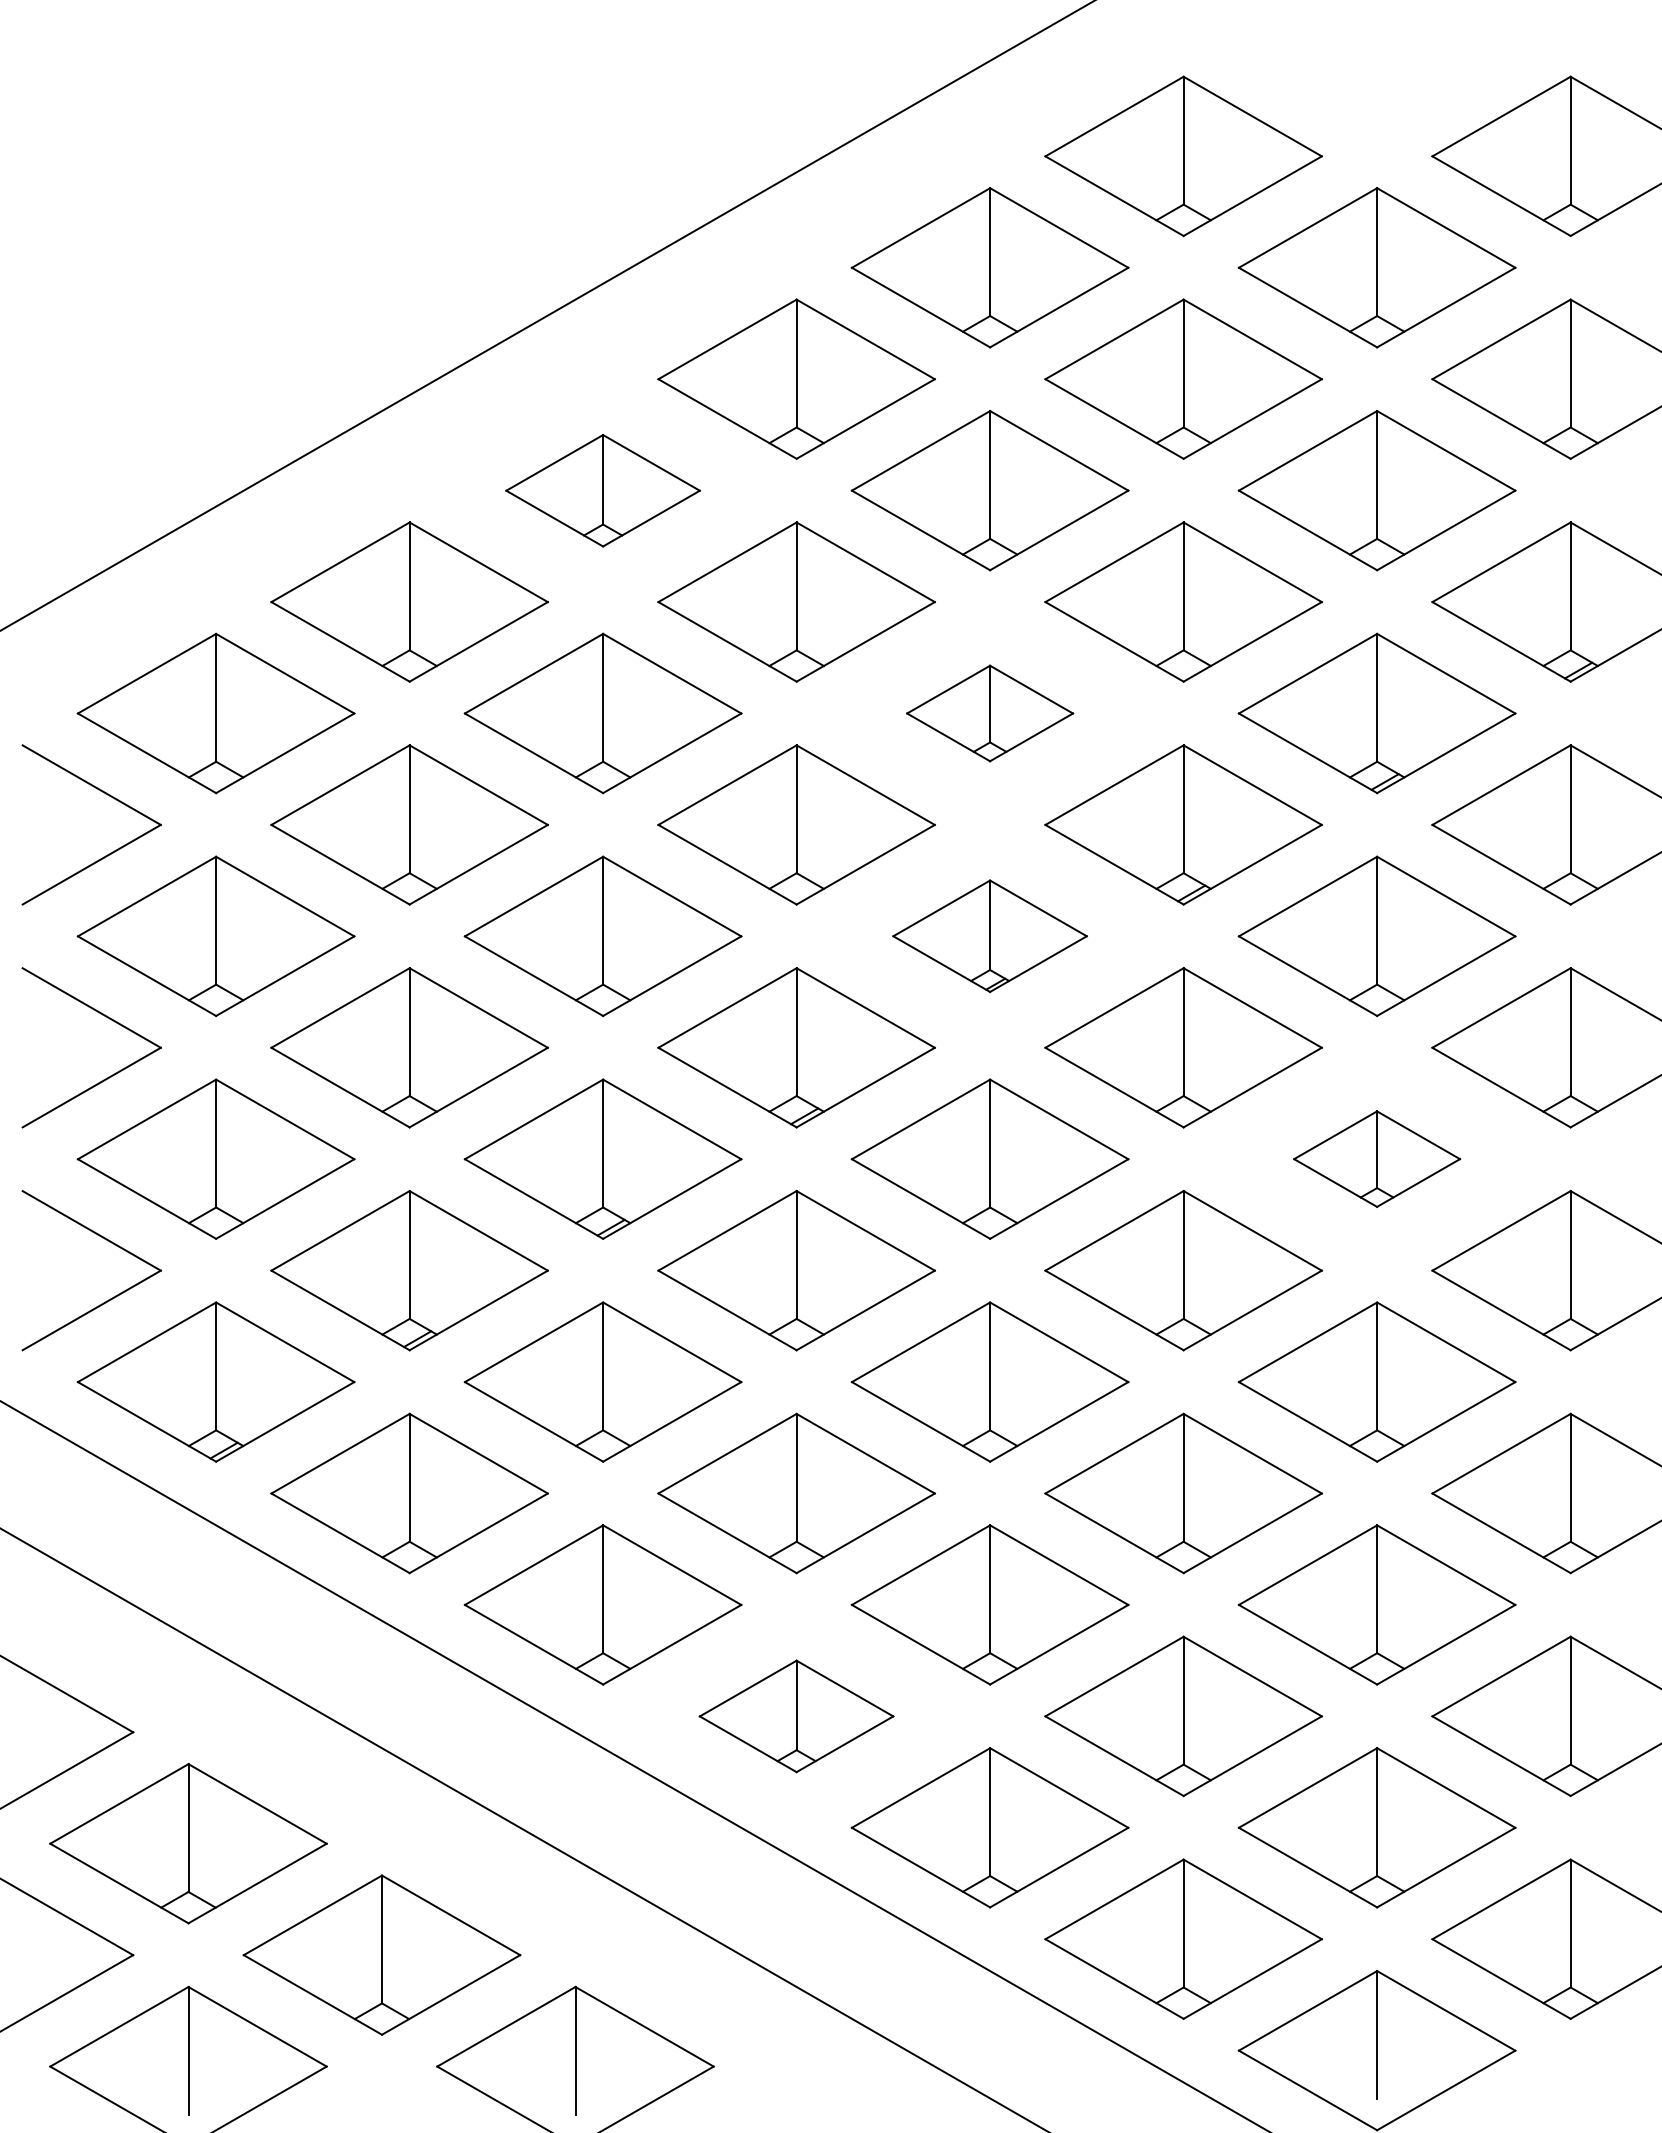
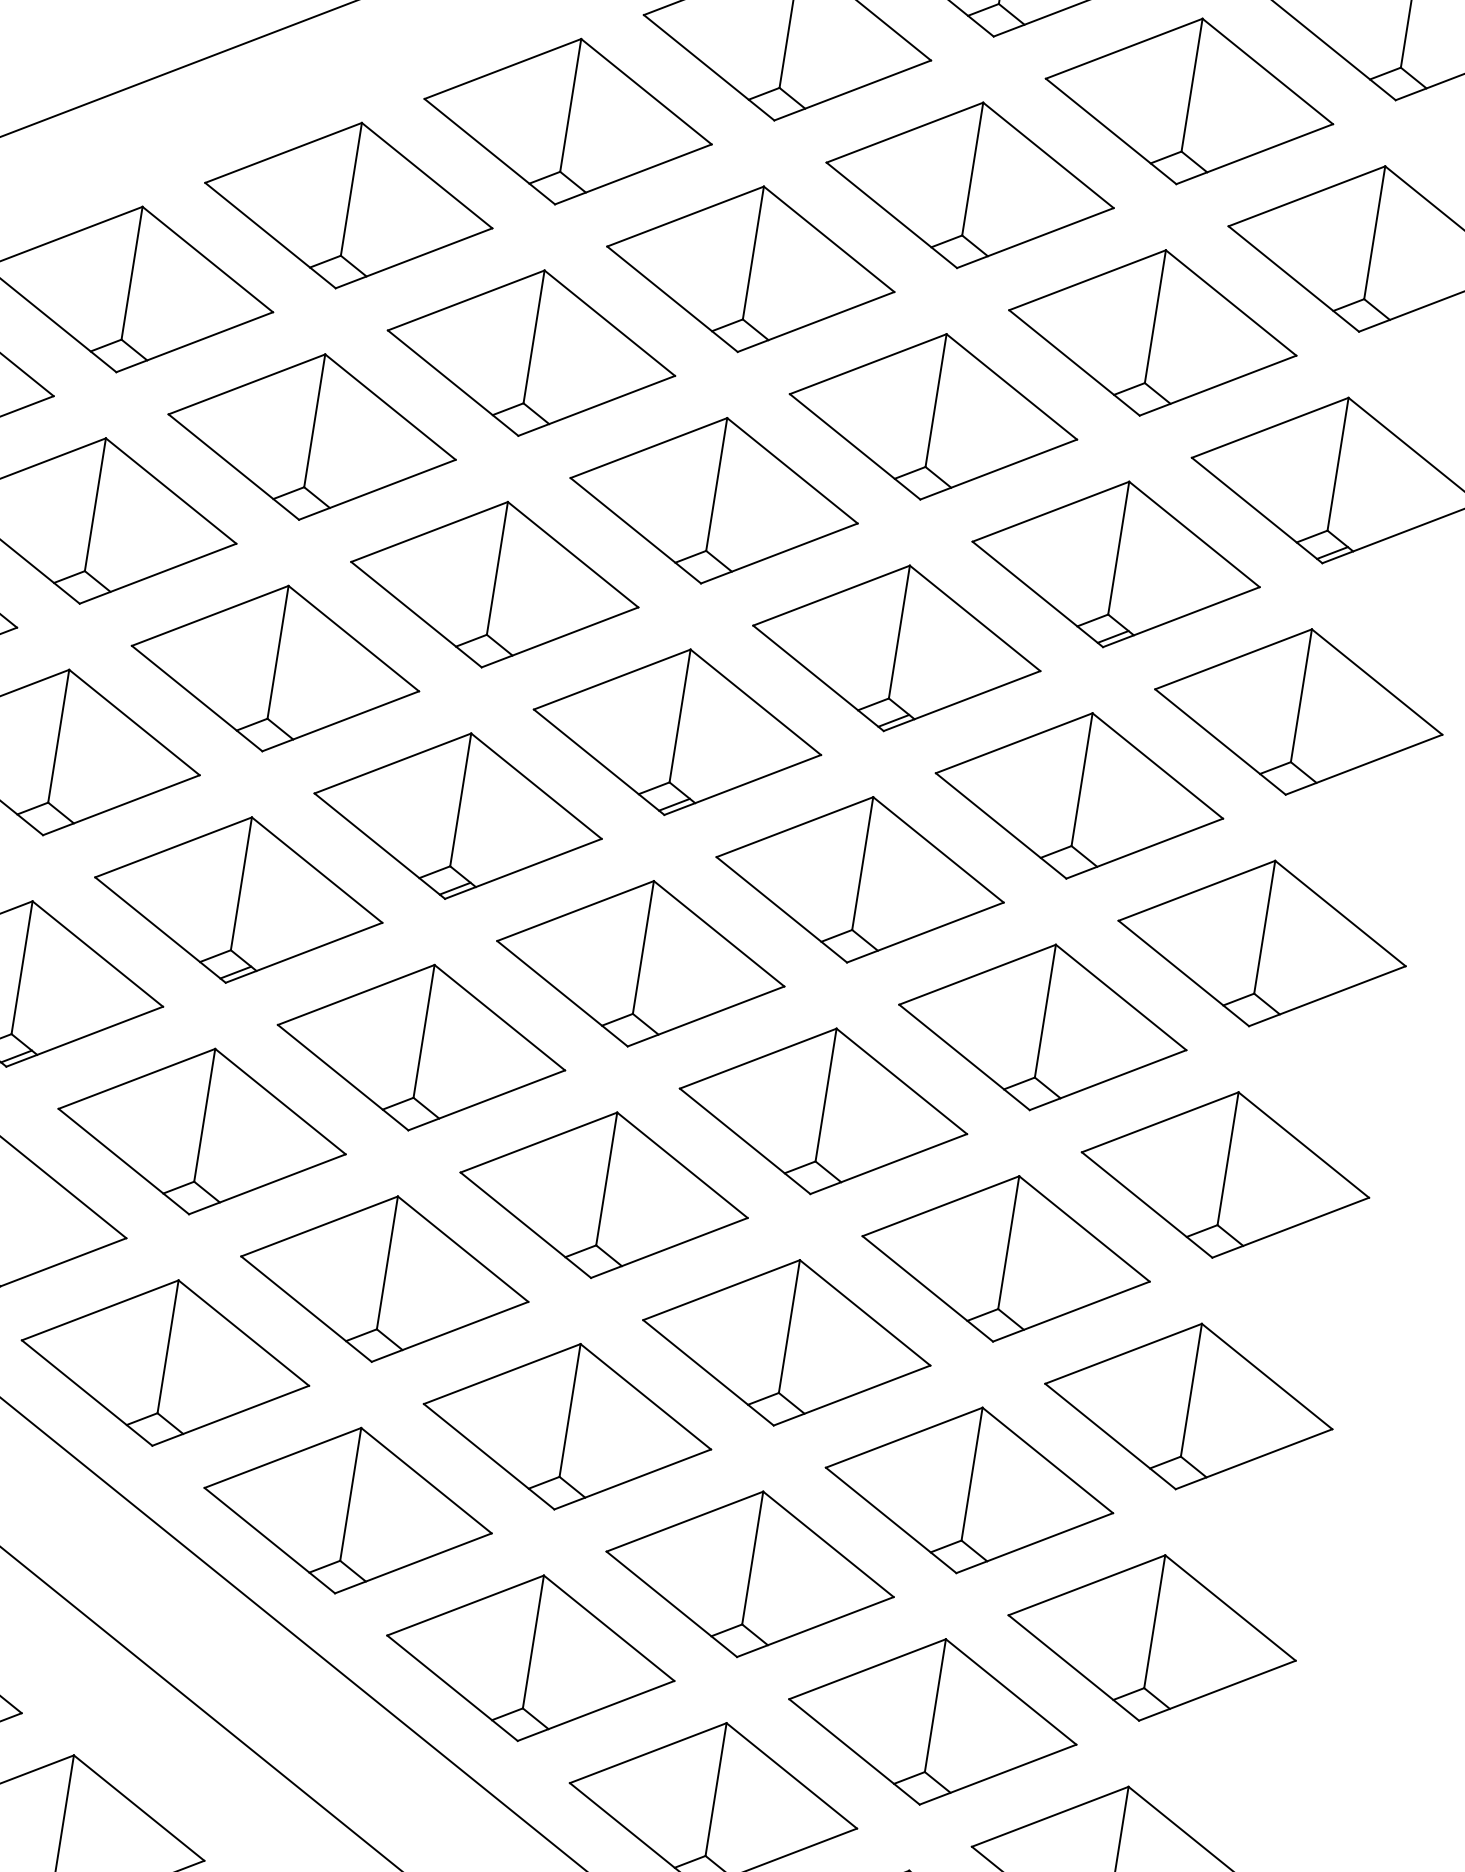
part: (602, 490) -> (348, 205), size x1.43
part: (989, 713) -> (713, 500), size x1.67
part: (989, 935) -> (676, 731), size x1.43
part: (1376, 1158) -> (1042, 1026), size x1.67
part: (796, 1716) -> (347, 1510), size x1.43

